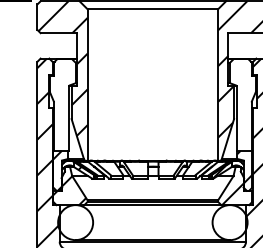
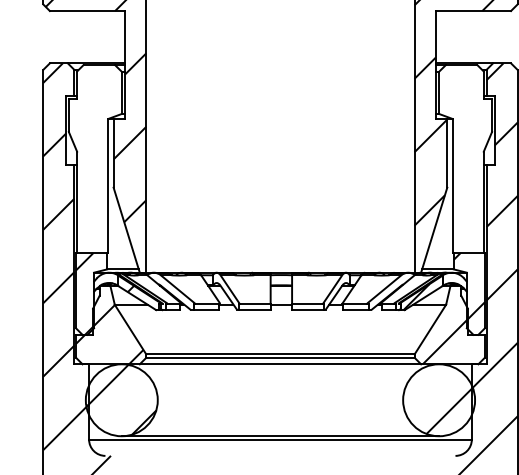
hatch: (75, 222) -> (121, 400), added
hatch: (234, 227) -> (448, 410), added

